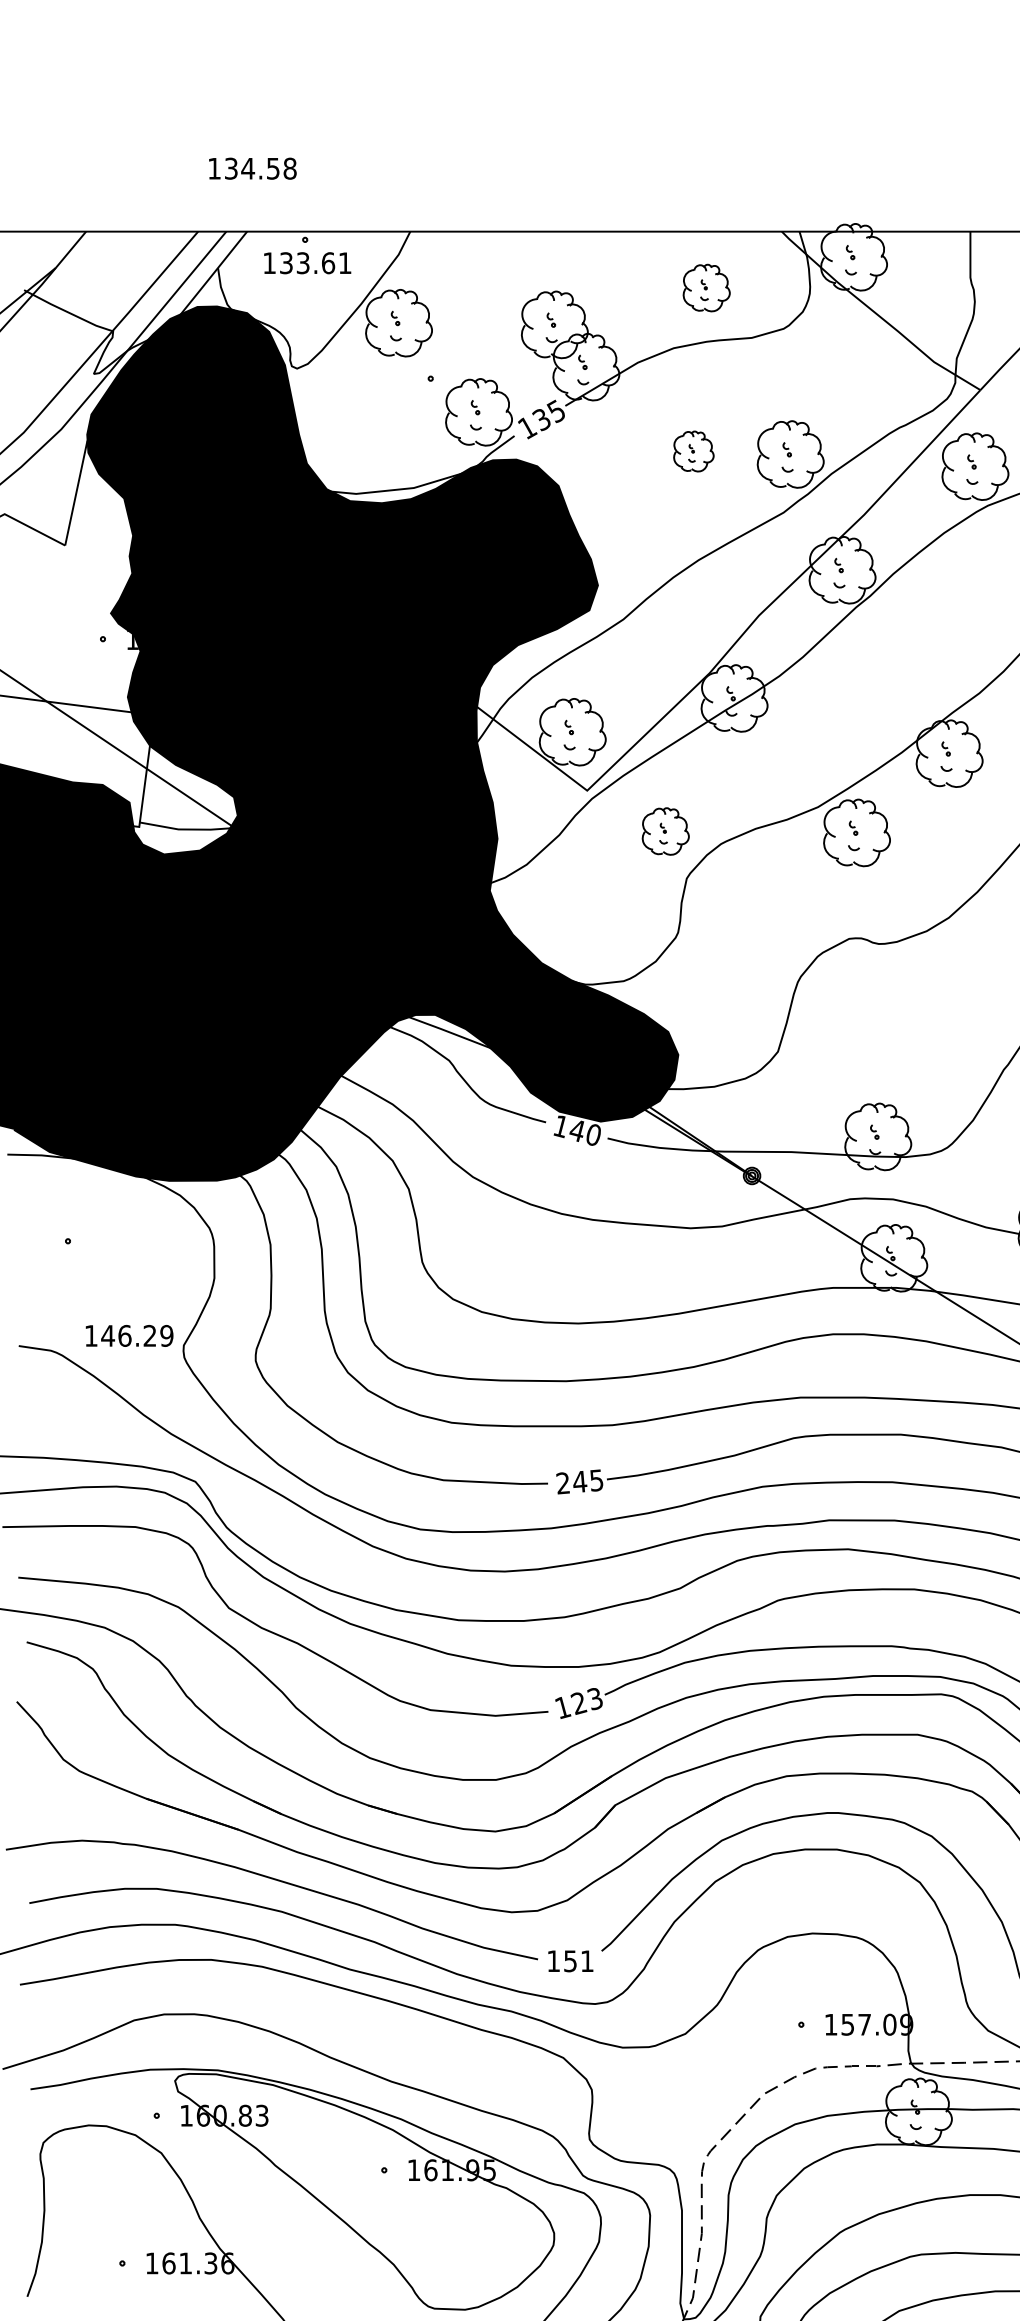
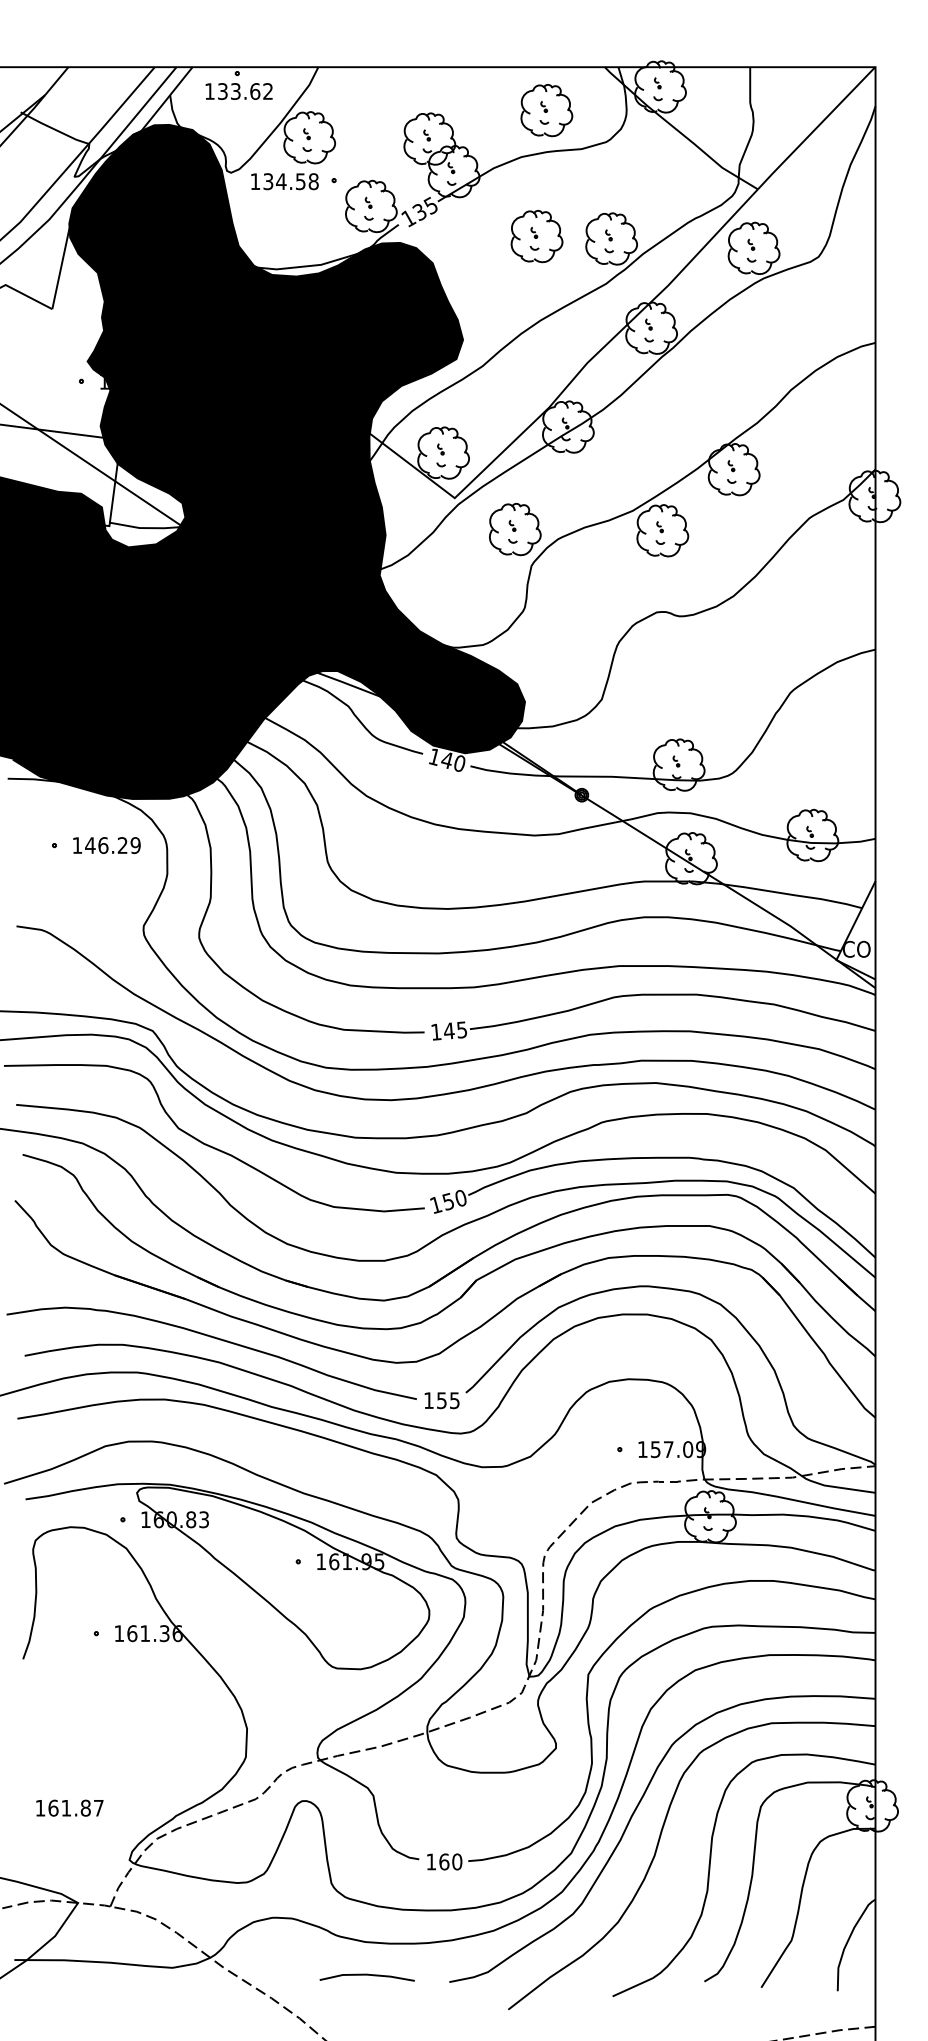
text: (252, 168) -> (284, 181), moved
text: (344, 263) -> (267, 91), 133.61 -> 133.62
part: (706, 287) -> (546, 110), size x1.43
part: (693, 451) -> (536, 236), size x1.67
part: (665, 831) -> (515, 529), size x1.43
text: (128, 1335) -> (106, 845), moved
text: (562, 1482) -> (435, 1031), 245 -> 145
text: (586, 1701) -> (454, 1200), 123 -> 150
text: (586, 1961) -> (454, 1400), 151 -> 155

